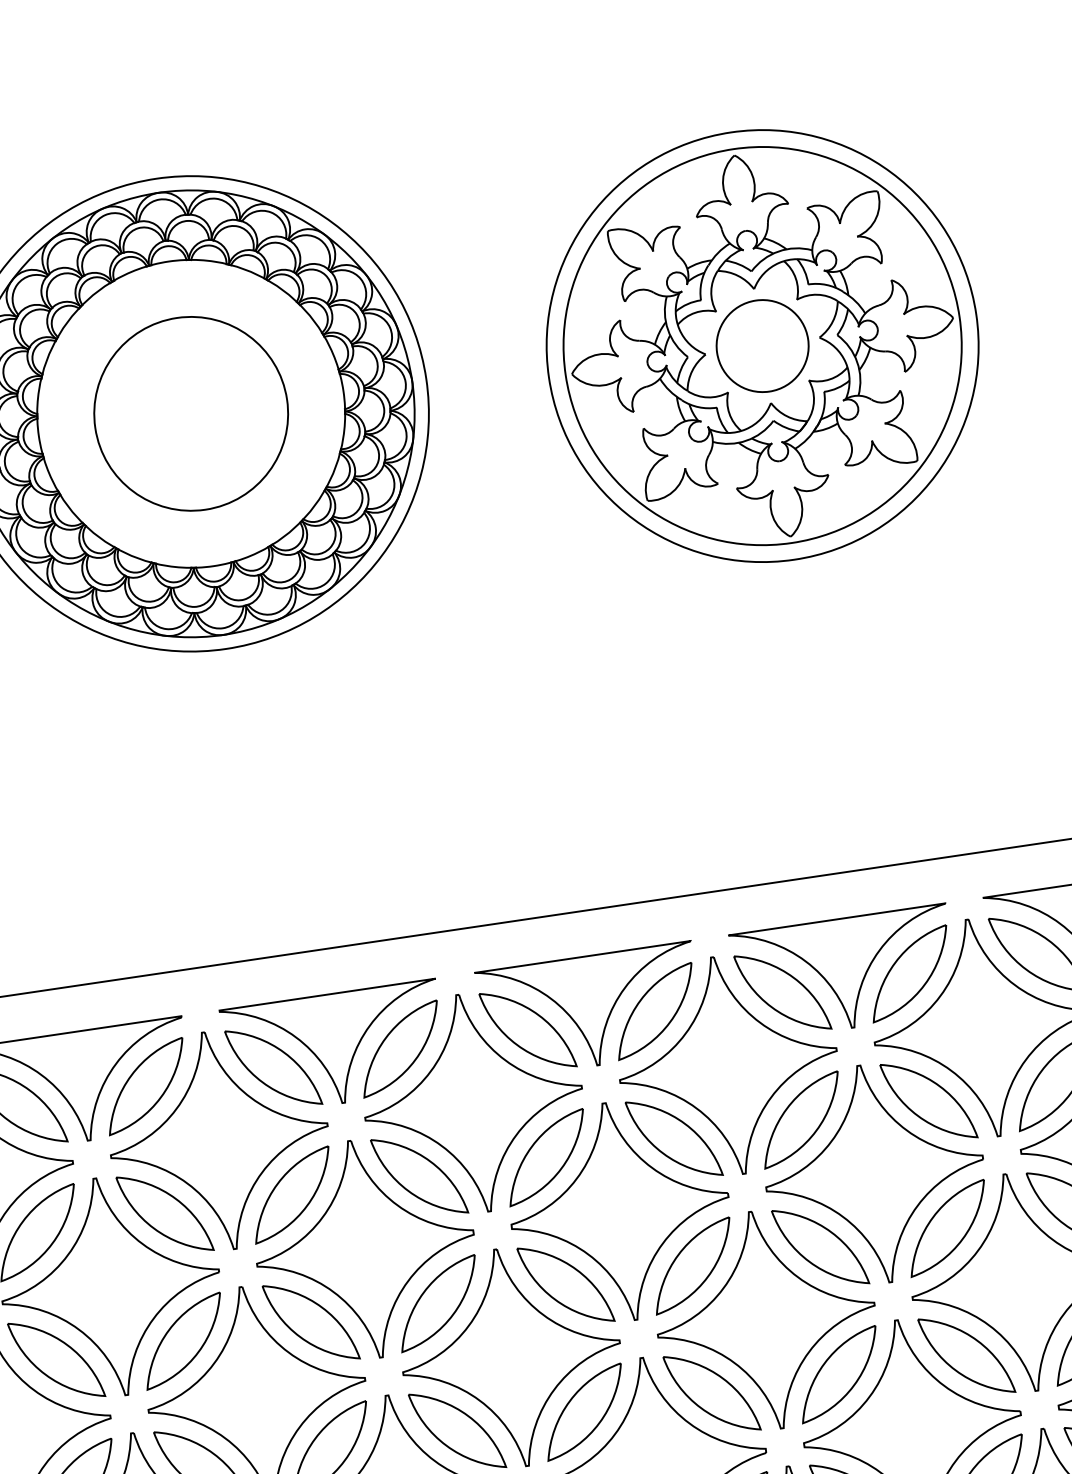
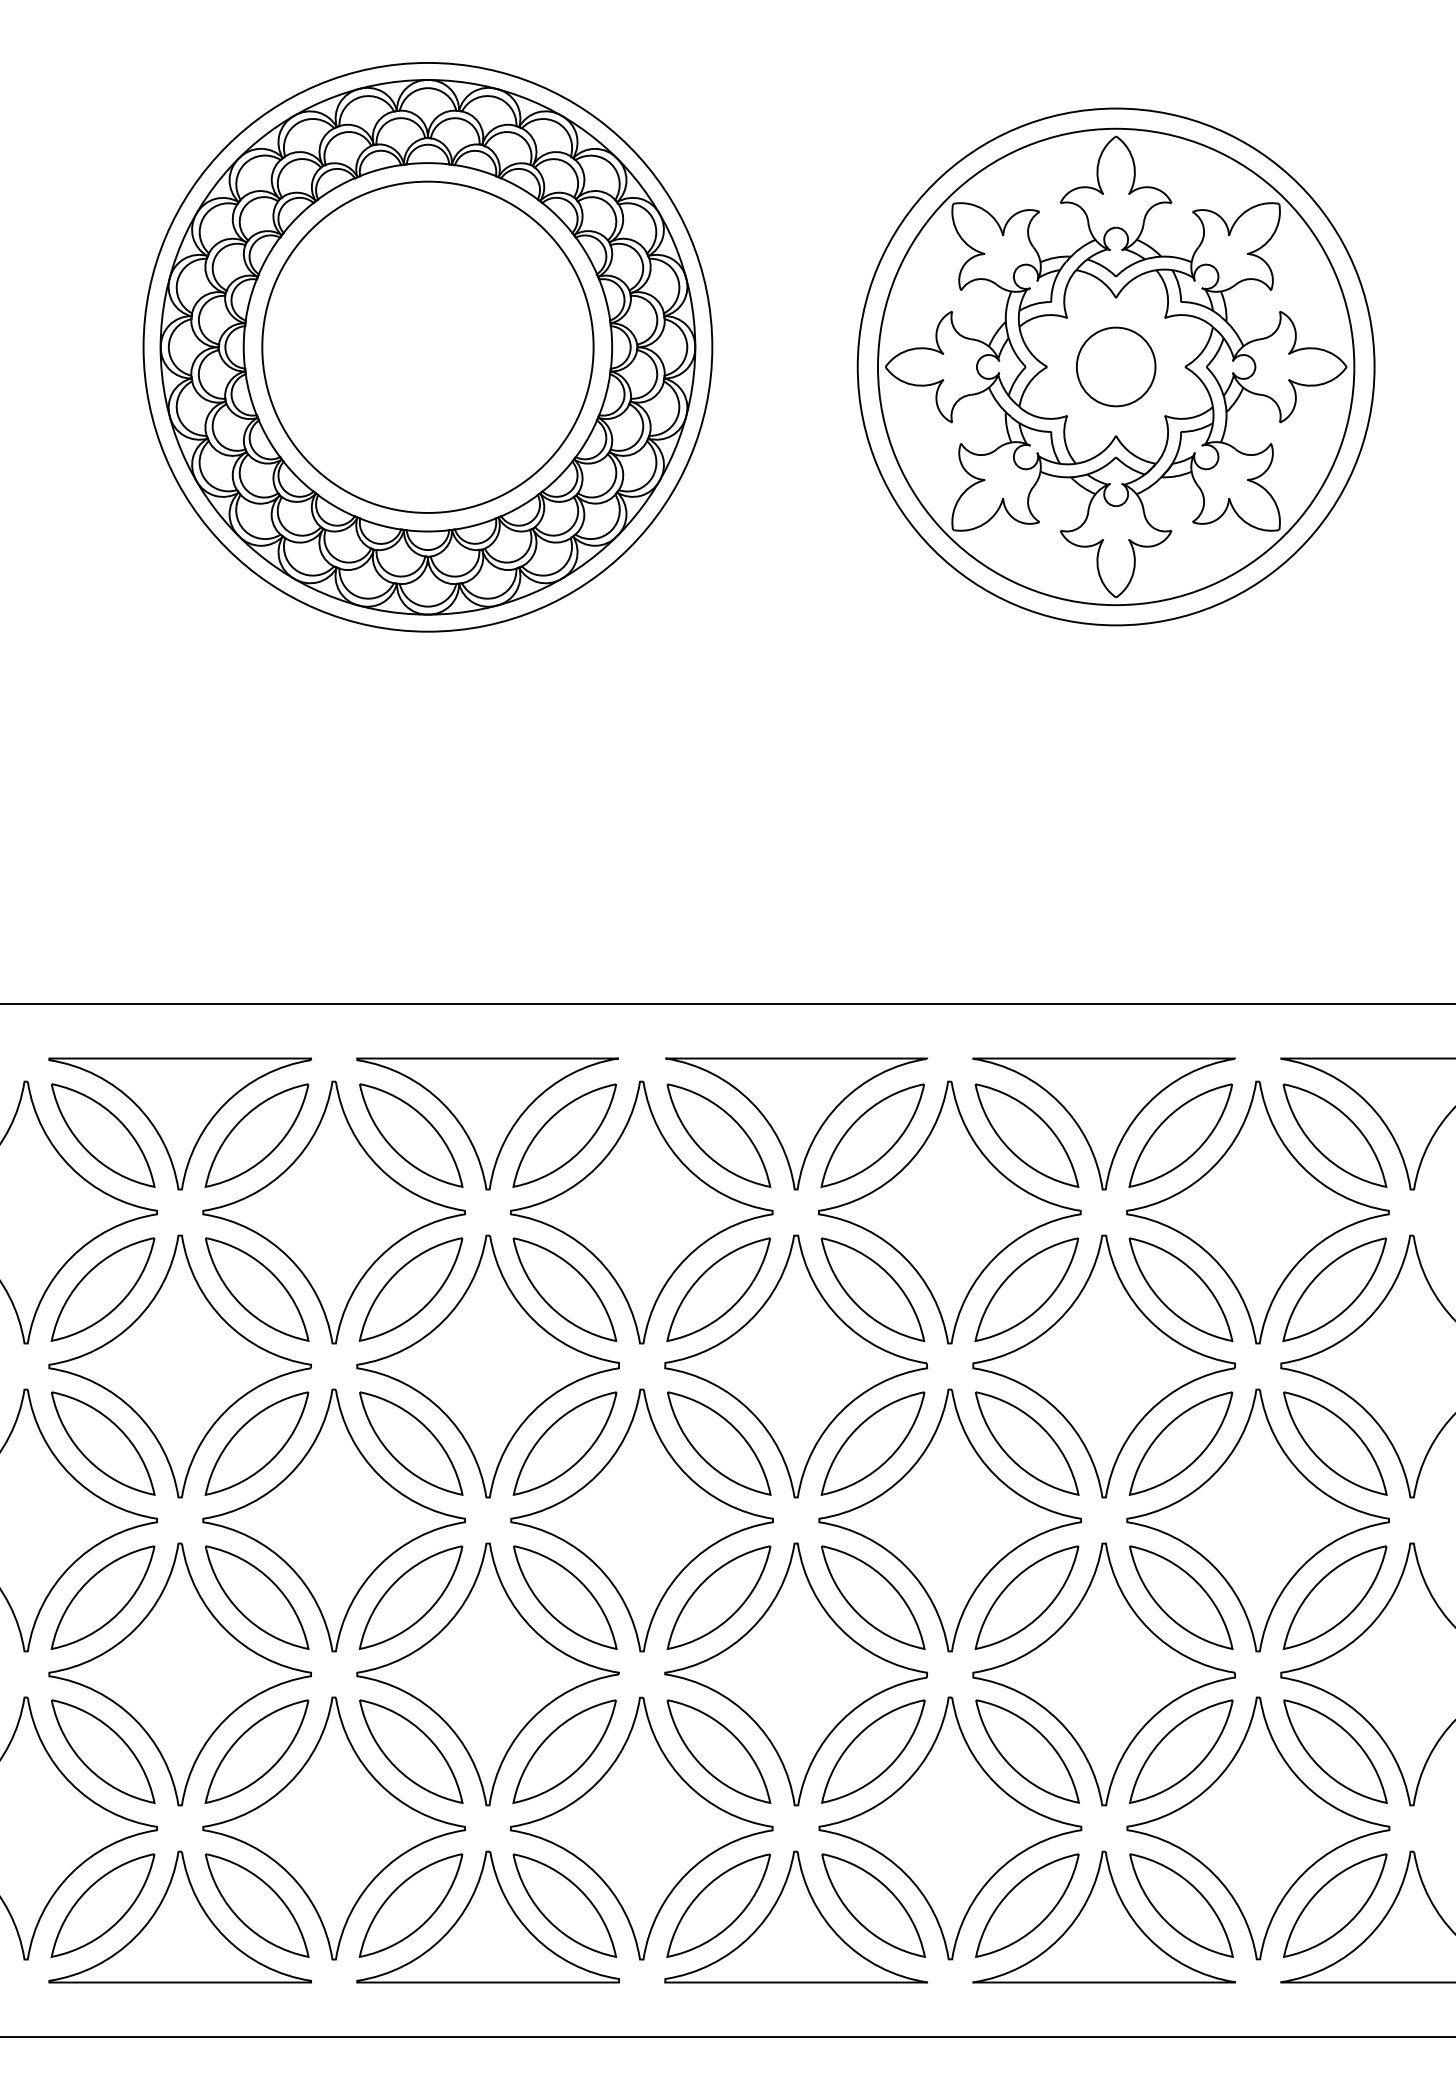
circle: (762, 345) -> (1115, 366), size x0.71
circle: (190, 413) -> (427, 346), size x1.43

